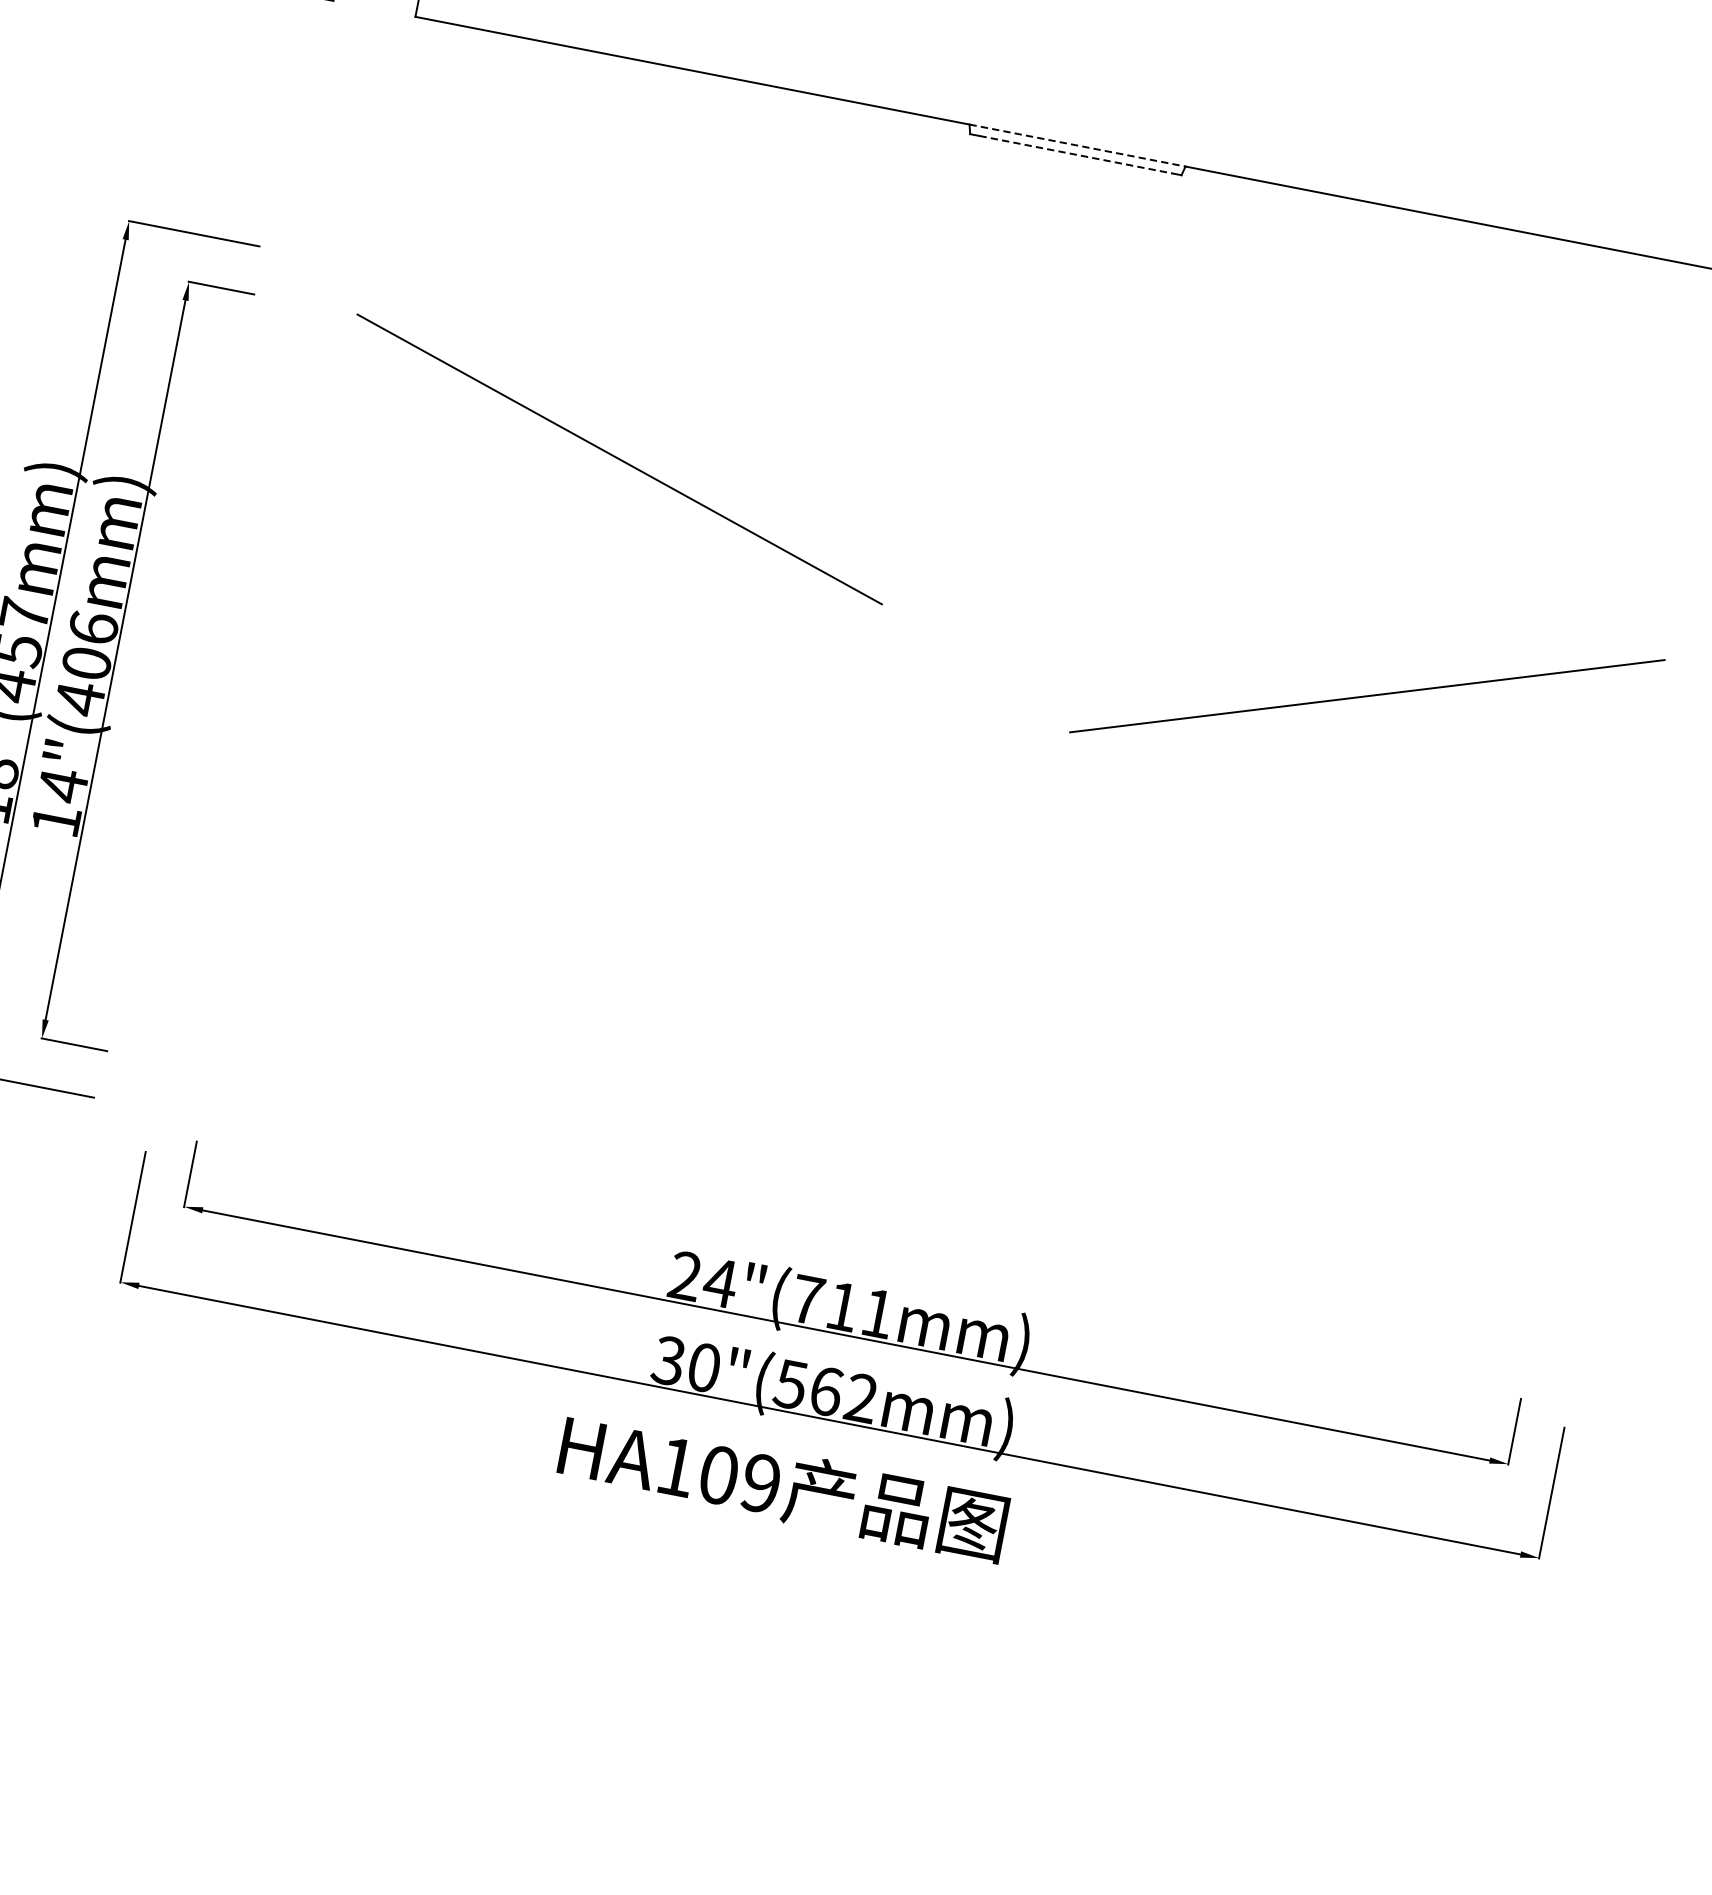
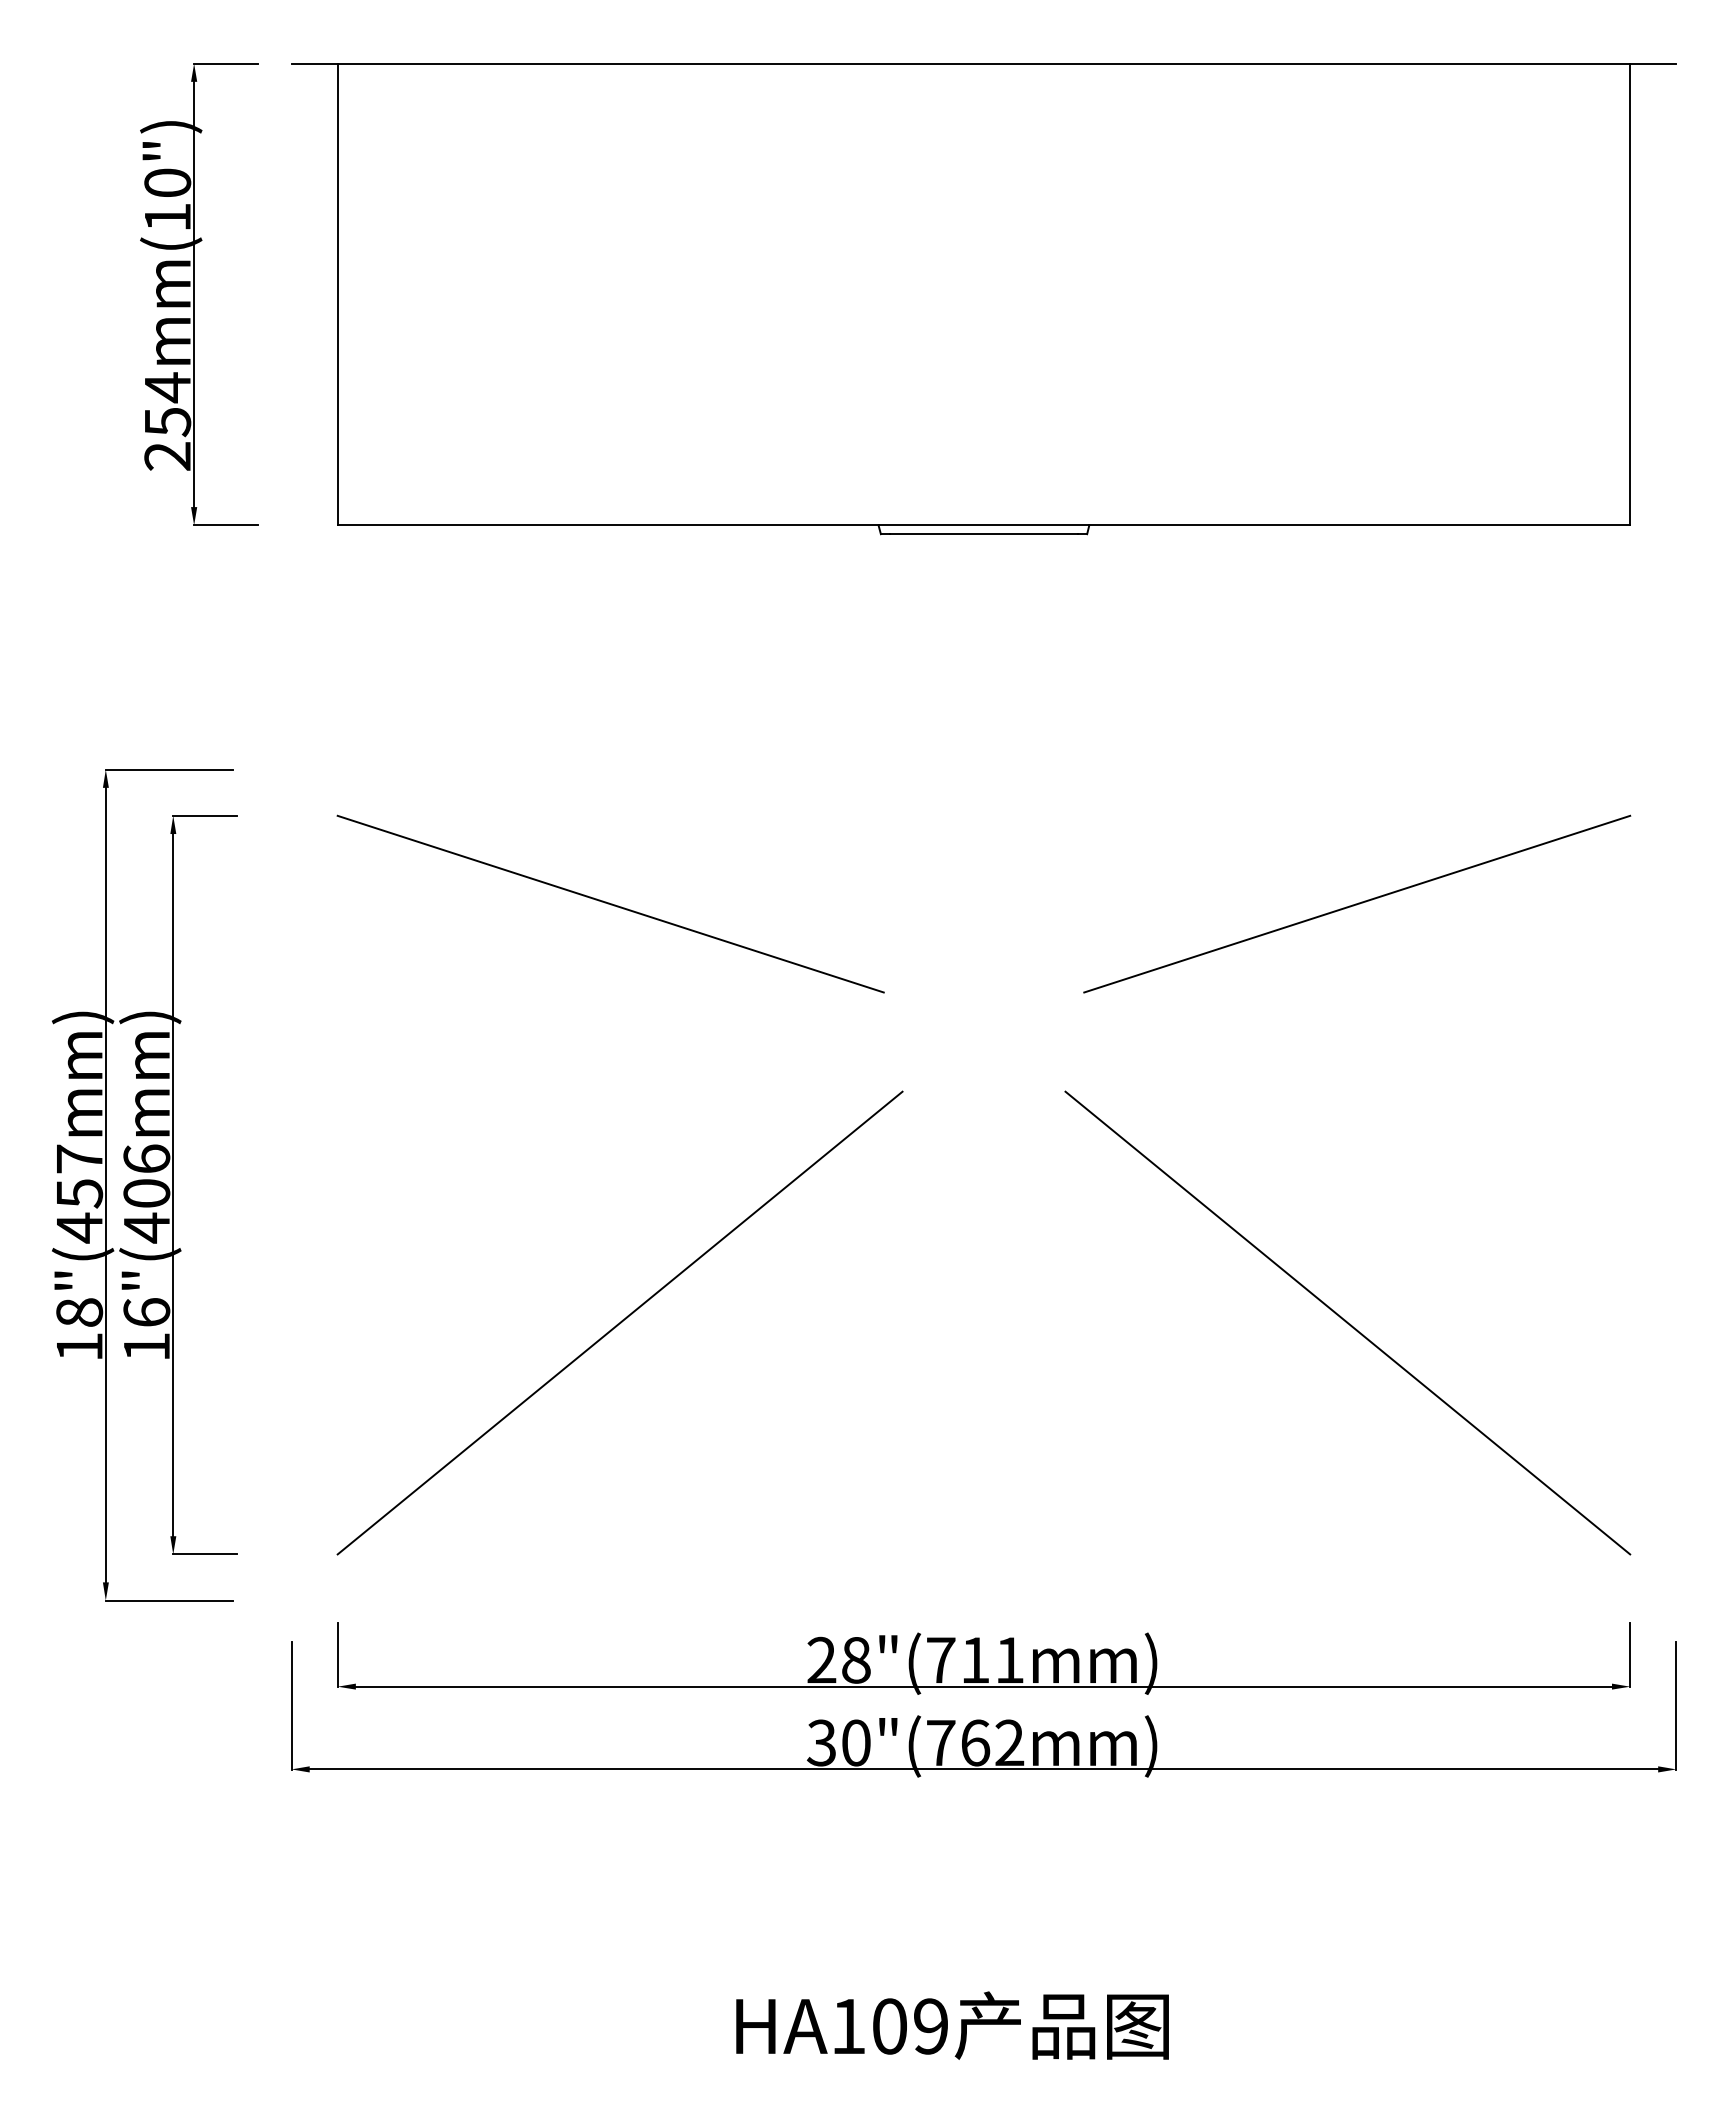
line: (1078, 145) -> (984, 525), dashed -> solid
line: (1076, 155) -> (984, 534), dashed -> solid
line: (1367, 695) -> (1357, 903), moved
text: (62, 785) -> (146, 1312), 14"(406mm) -> 16"(406mm)
line: (545, 889) -> (619, 1322), added
line: (1291, 1034) -> (1347, 1322), added
text: (719, 1283) -> (855, 1660), 24"(711mm) -> 28"(711mm)
text: (790, 1385) -> (940, 1743), 30"(562mm) -> 30"(762mm)
text: (783, 1486) -> (952, 2025), moved

